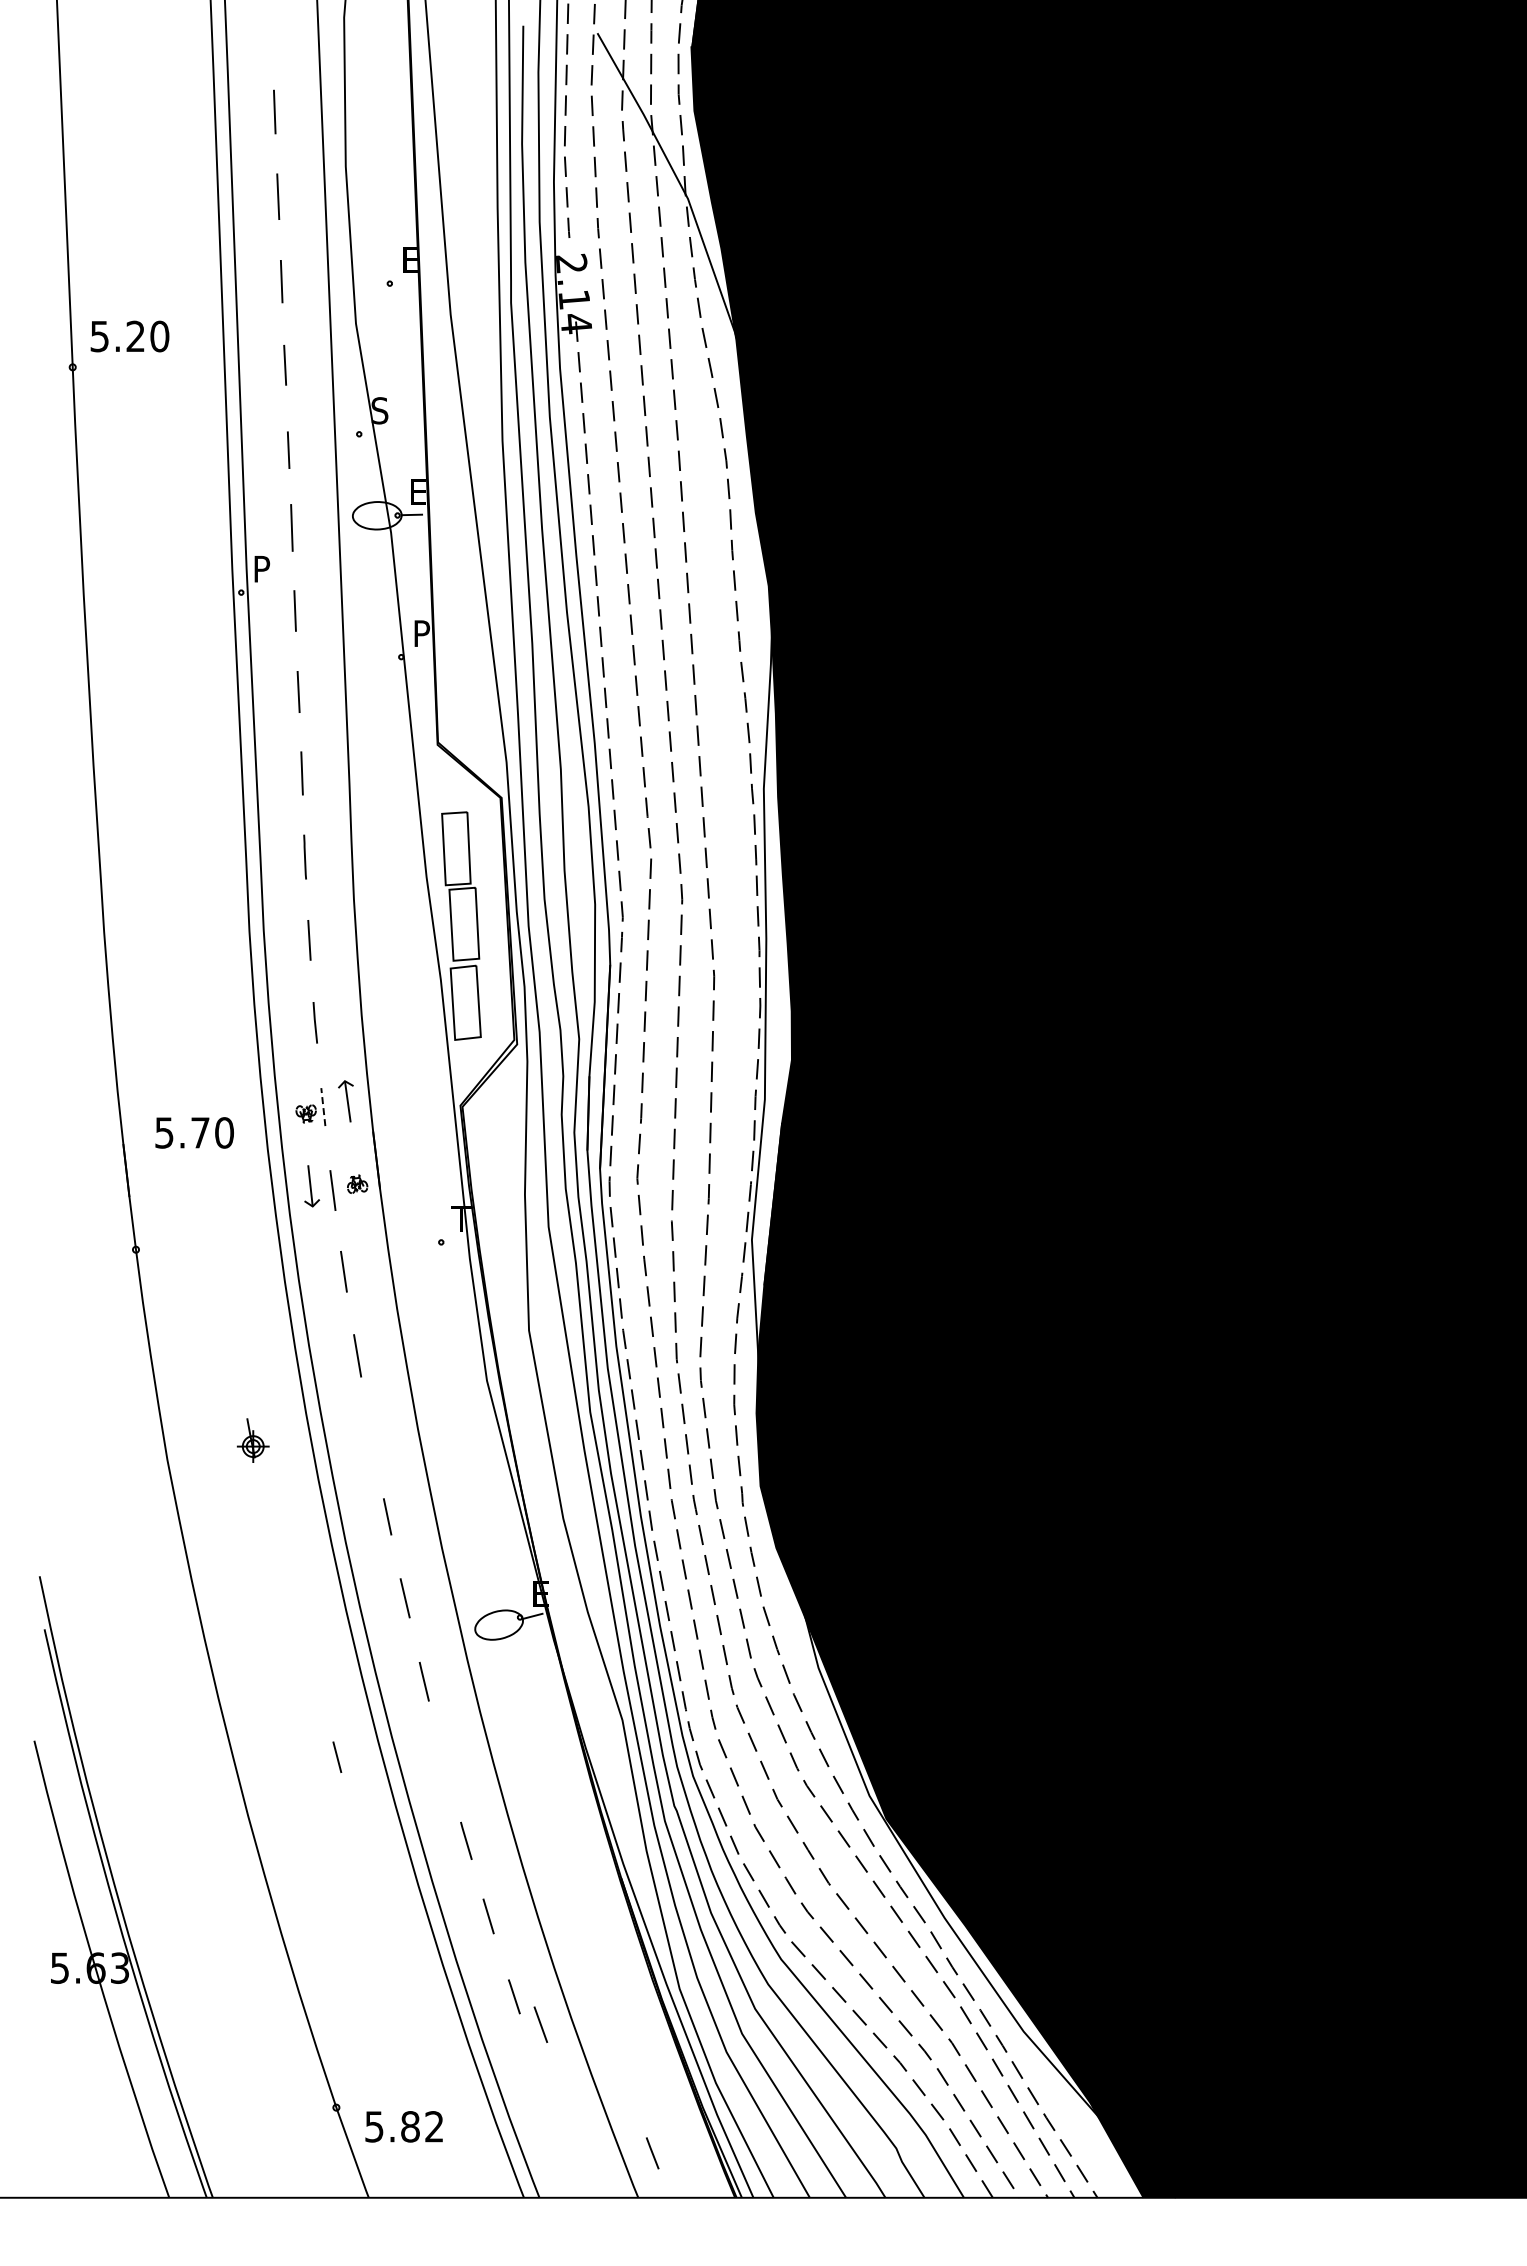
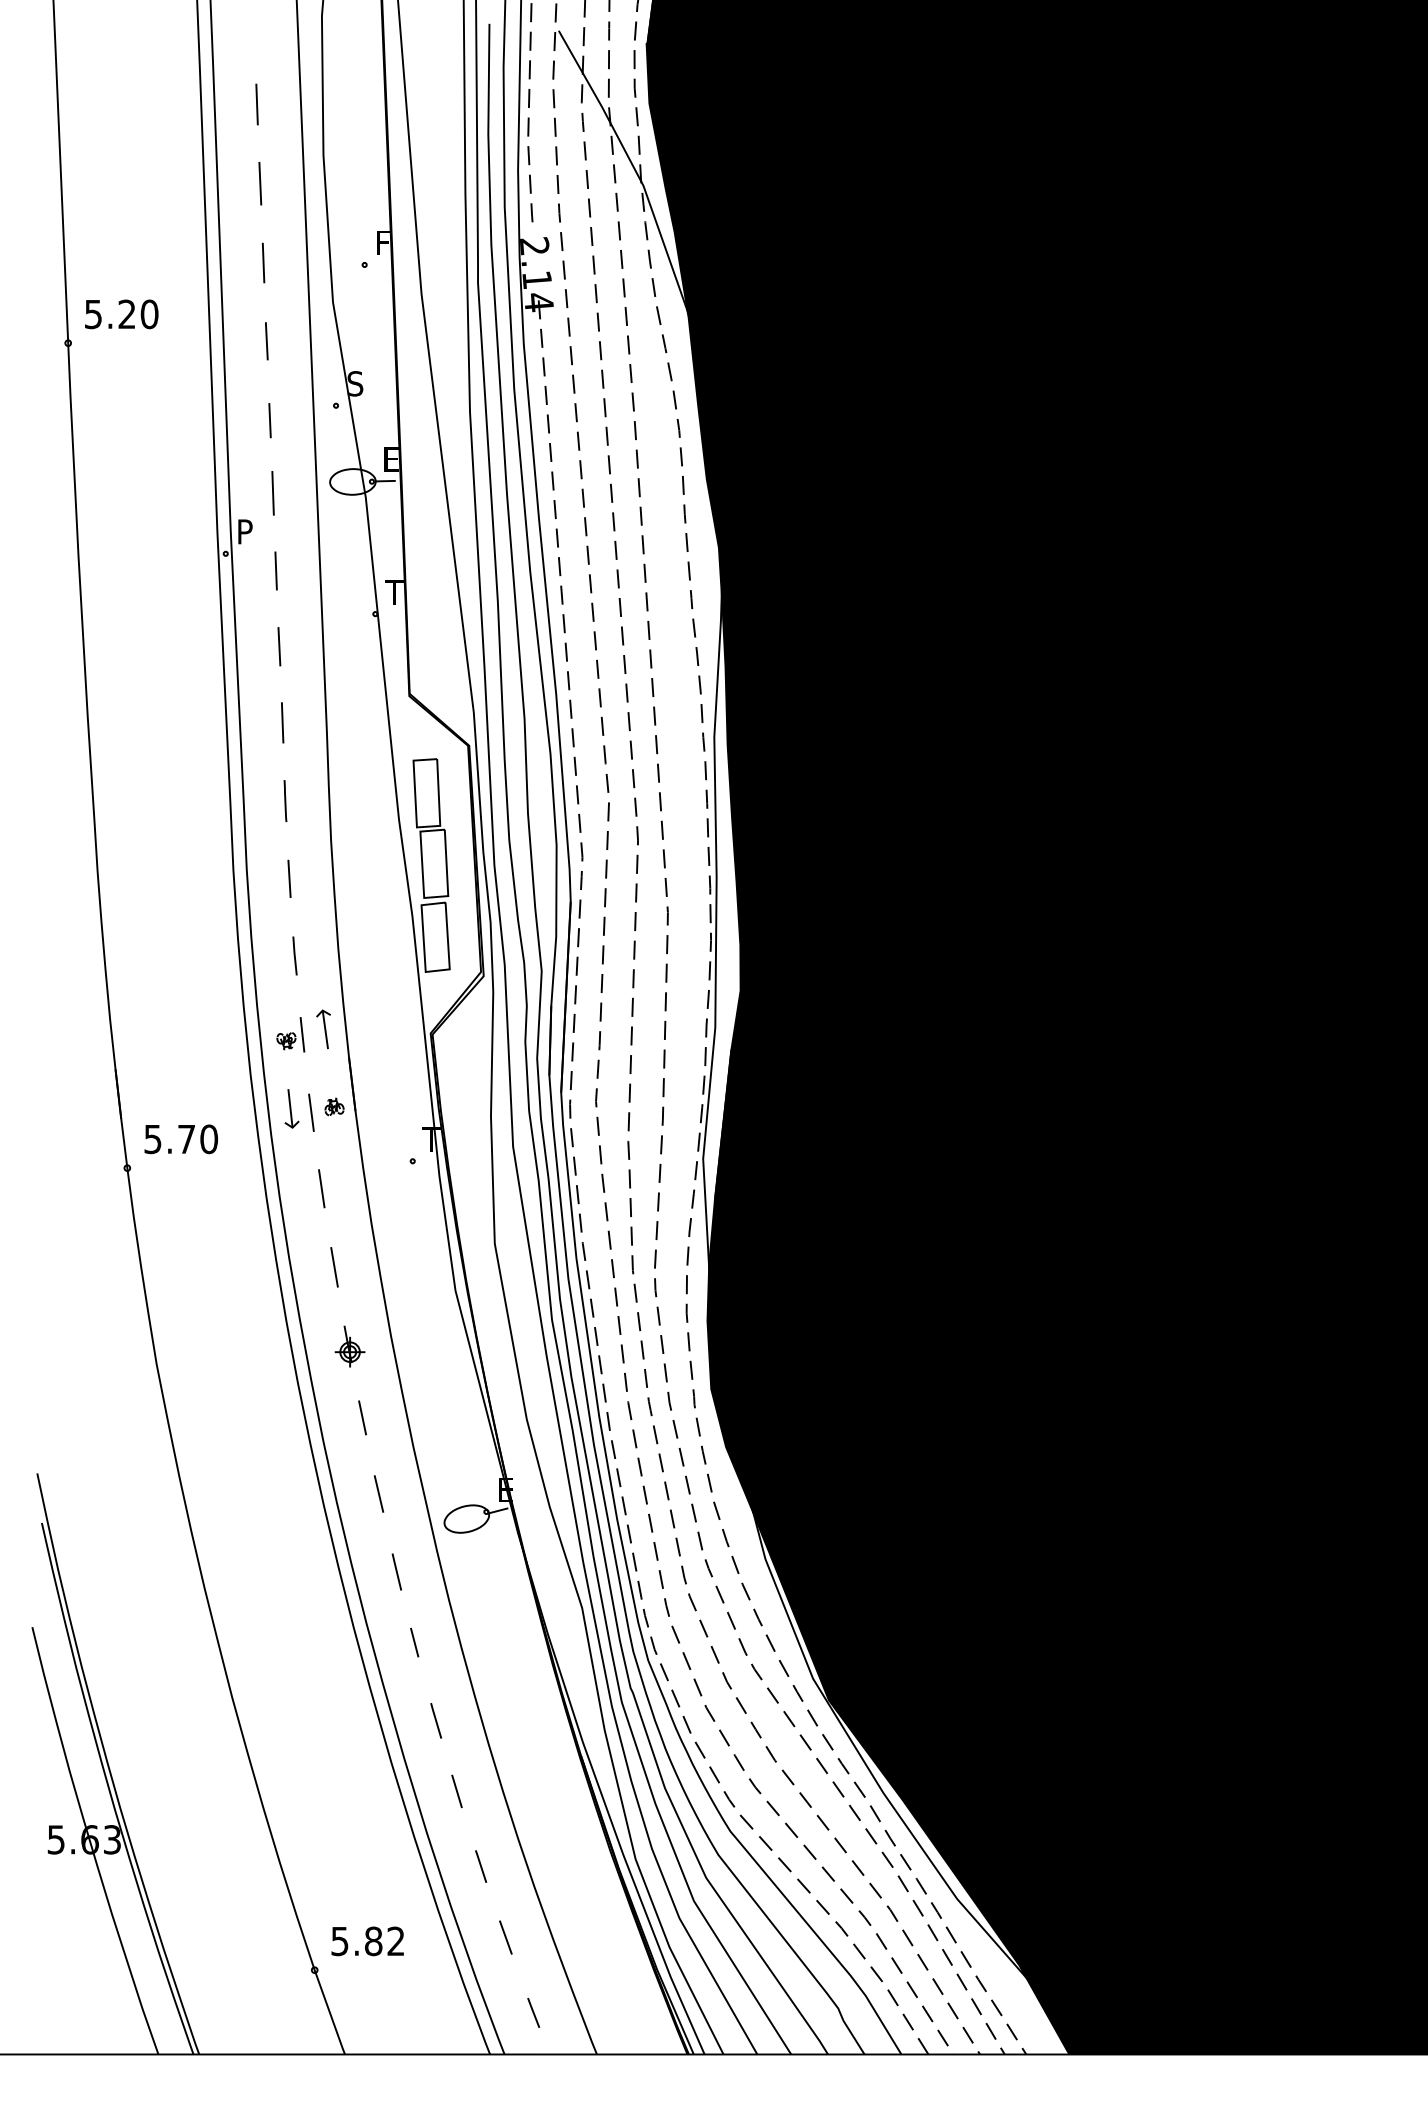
text: (412, 265) -> (385, 247), E -> F
text: (421, 633) -> (394, 592), P -> T
line: (323, 1106) -> (302, 1034), dashed -> solid
text: (194, 1132) -> (181, 1138), moved
part: (252, 1440) -> (349, 1346), moved
line: (337, 1756) -> (414, 1641), moved
line: (540, 2024) -> (505, 1937), moved
text: (403, 2126) -> (367, 1941), moved
line: (652, 2153) -> (533, 2013), moved

